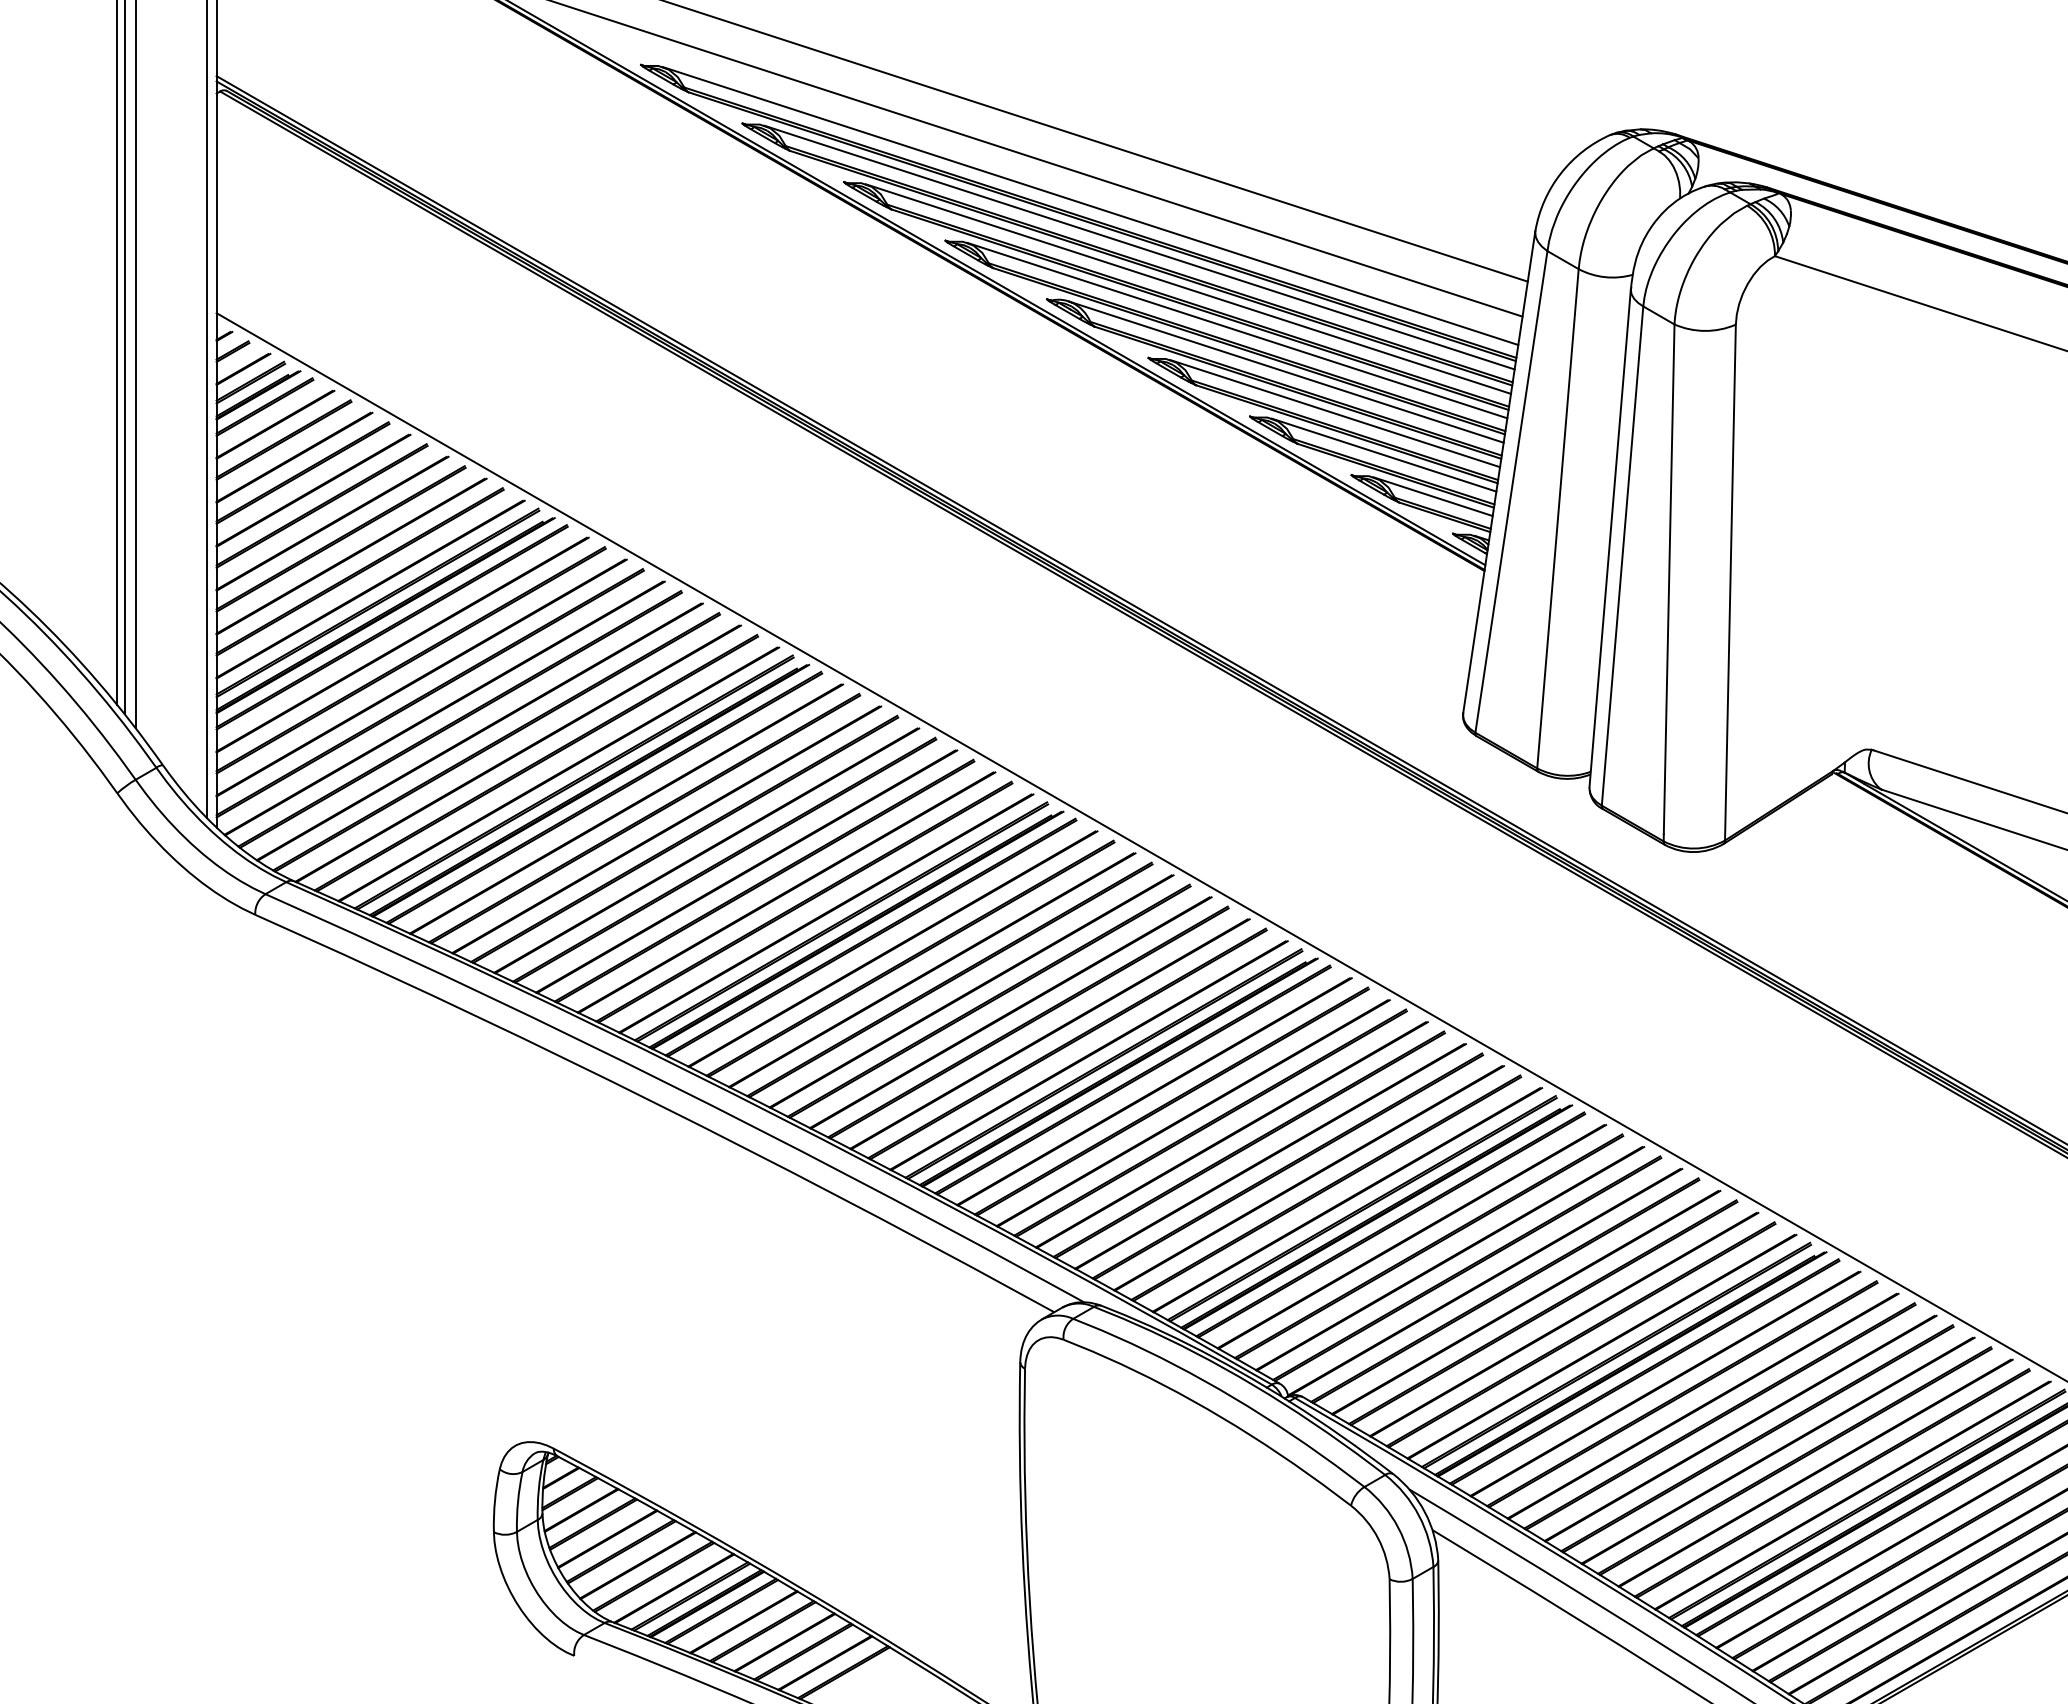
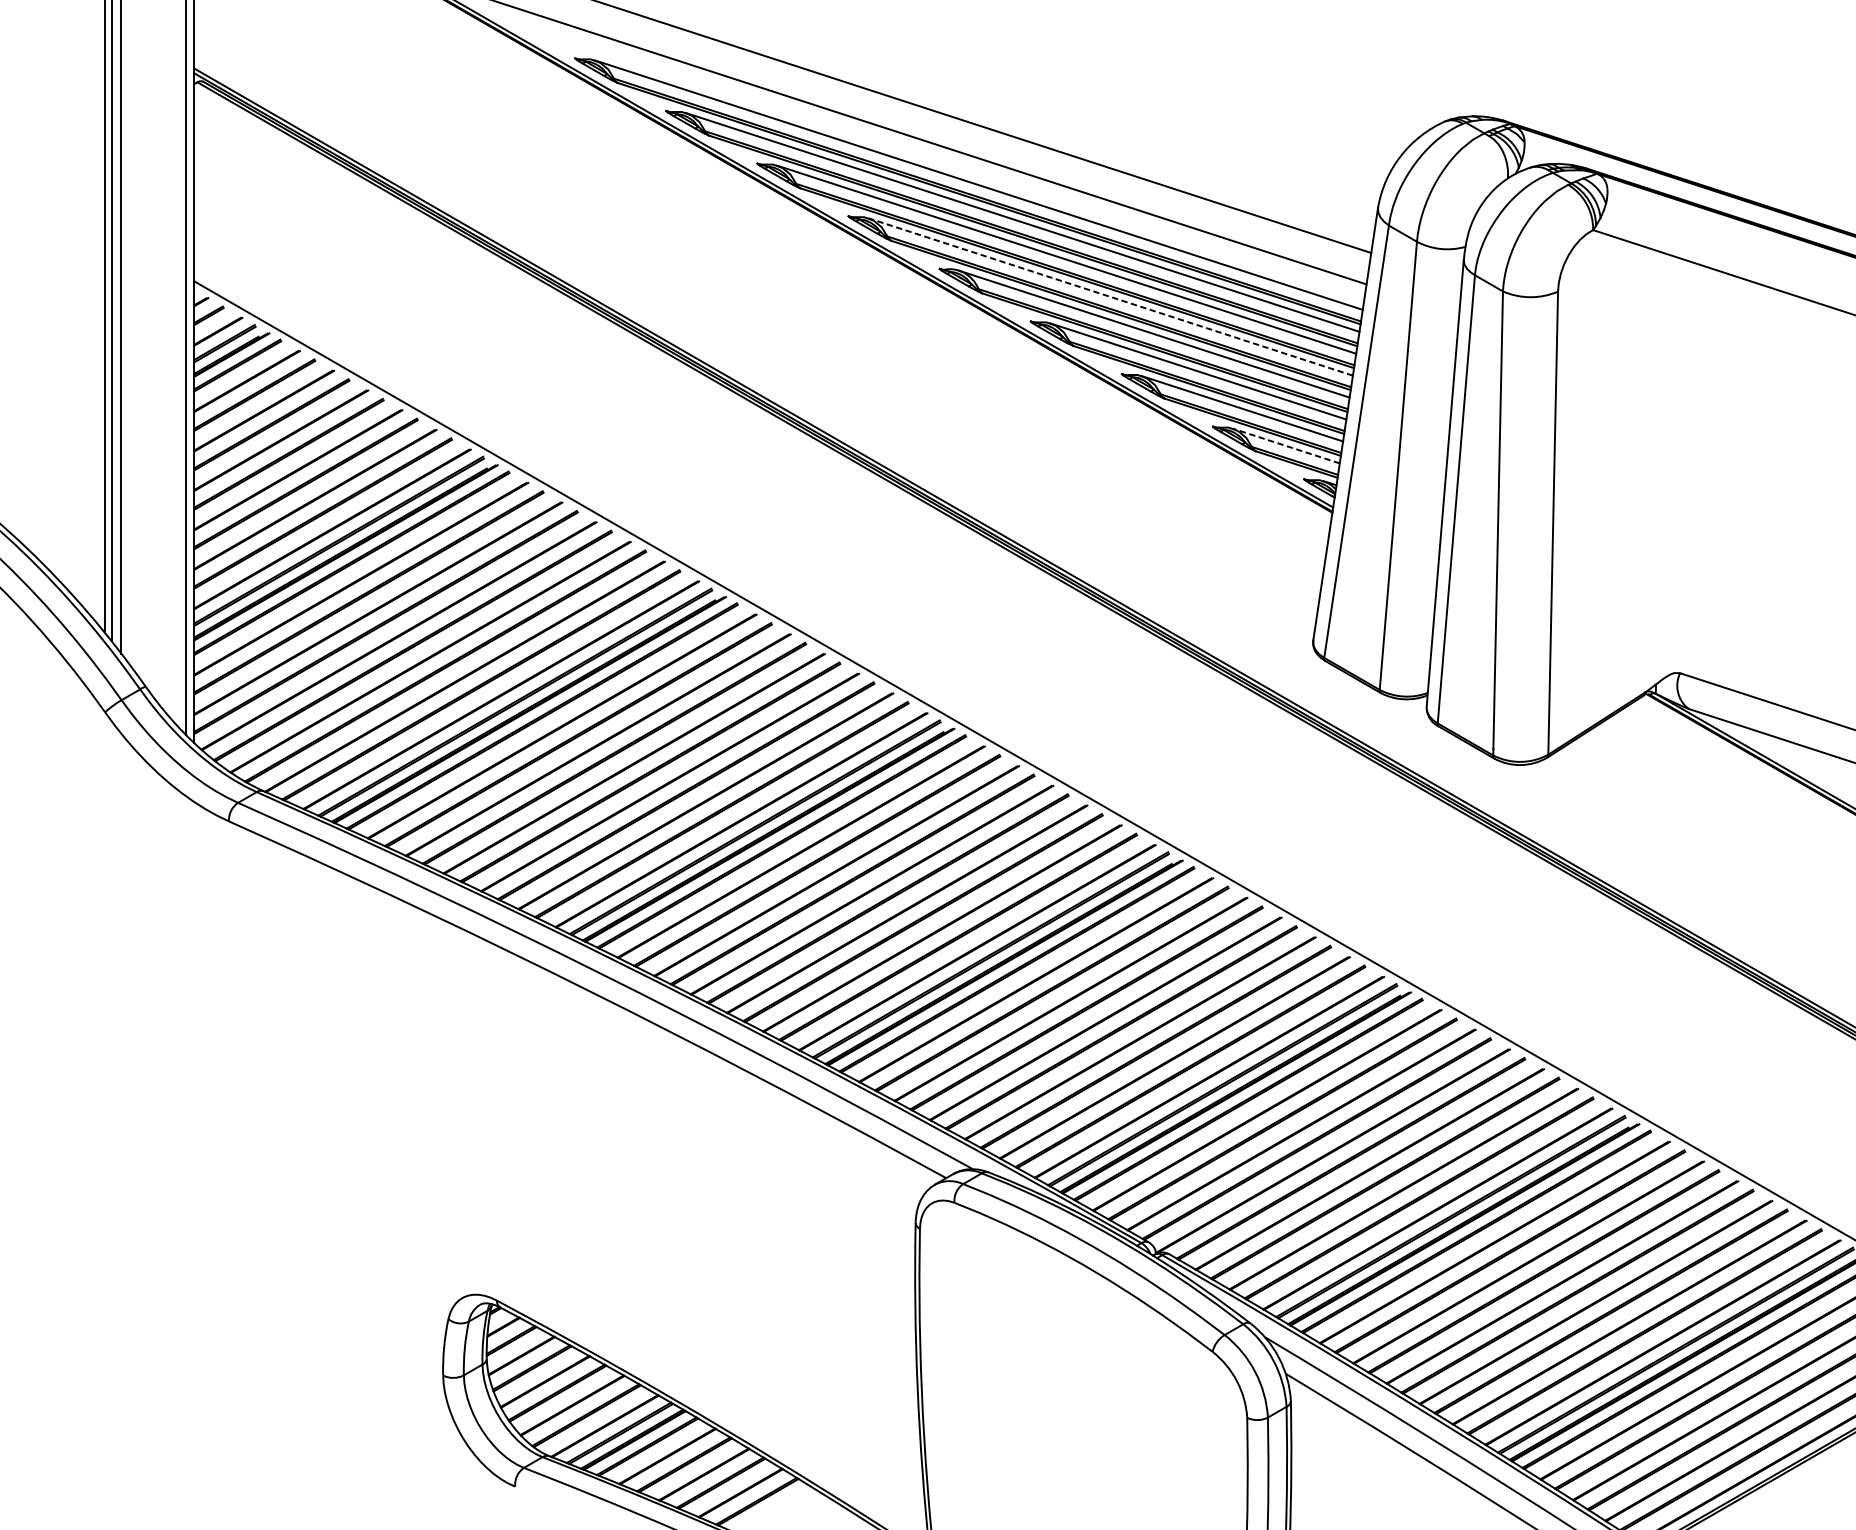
line: (1237, 330) -> (1110, 296), solid -> dashed
line: (1433, 496) -> (1286, 445), solid -> dashed

